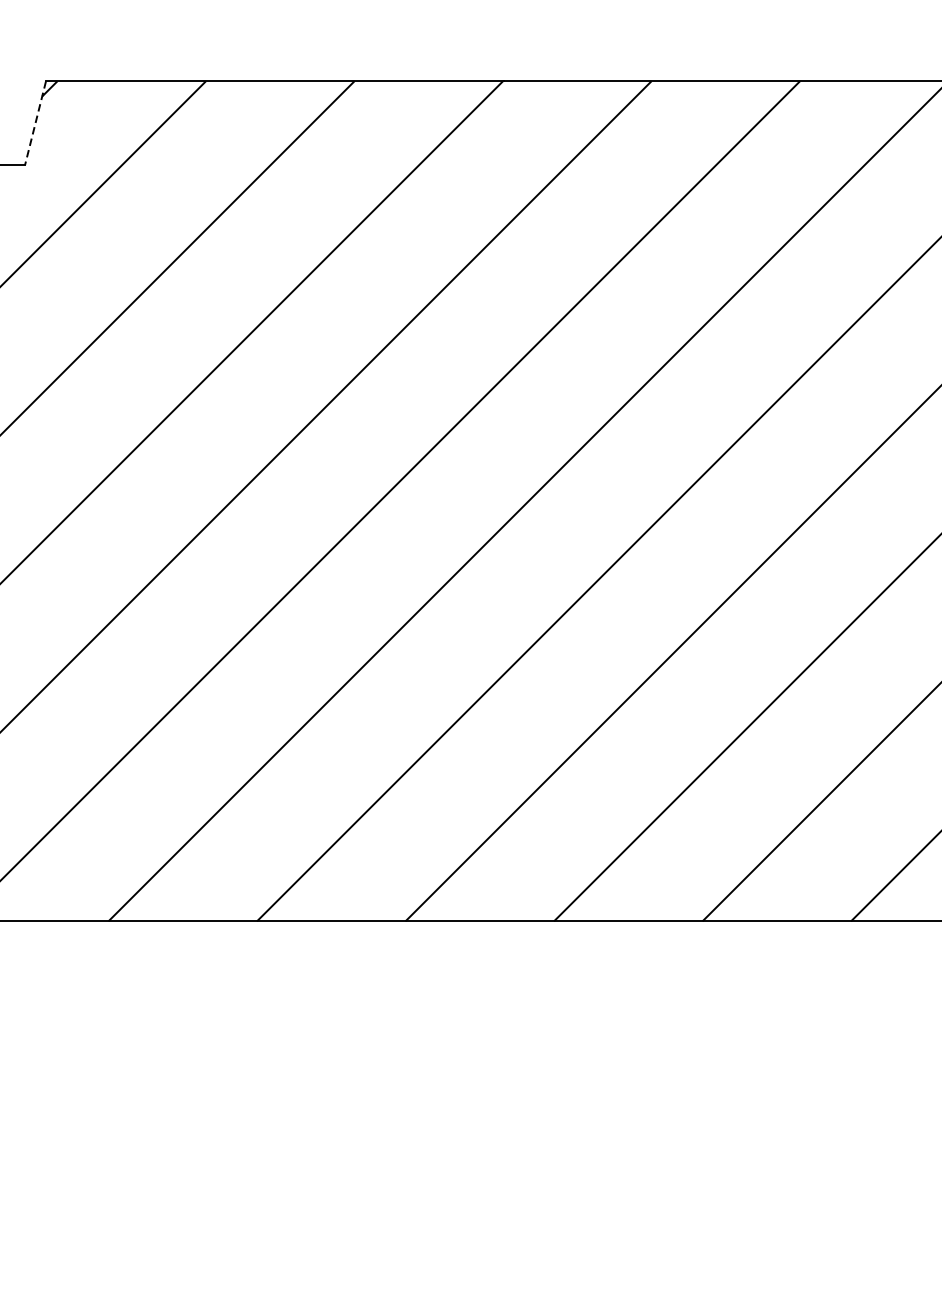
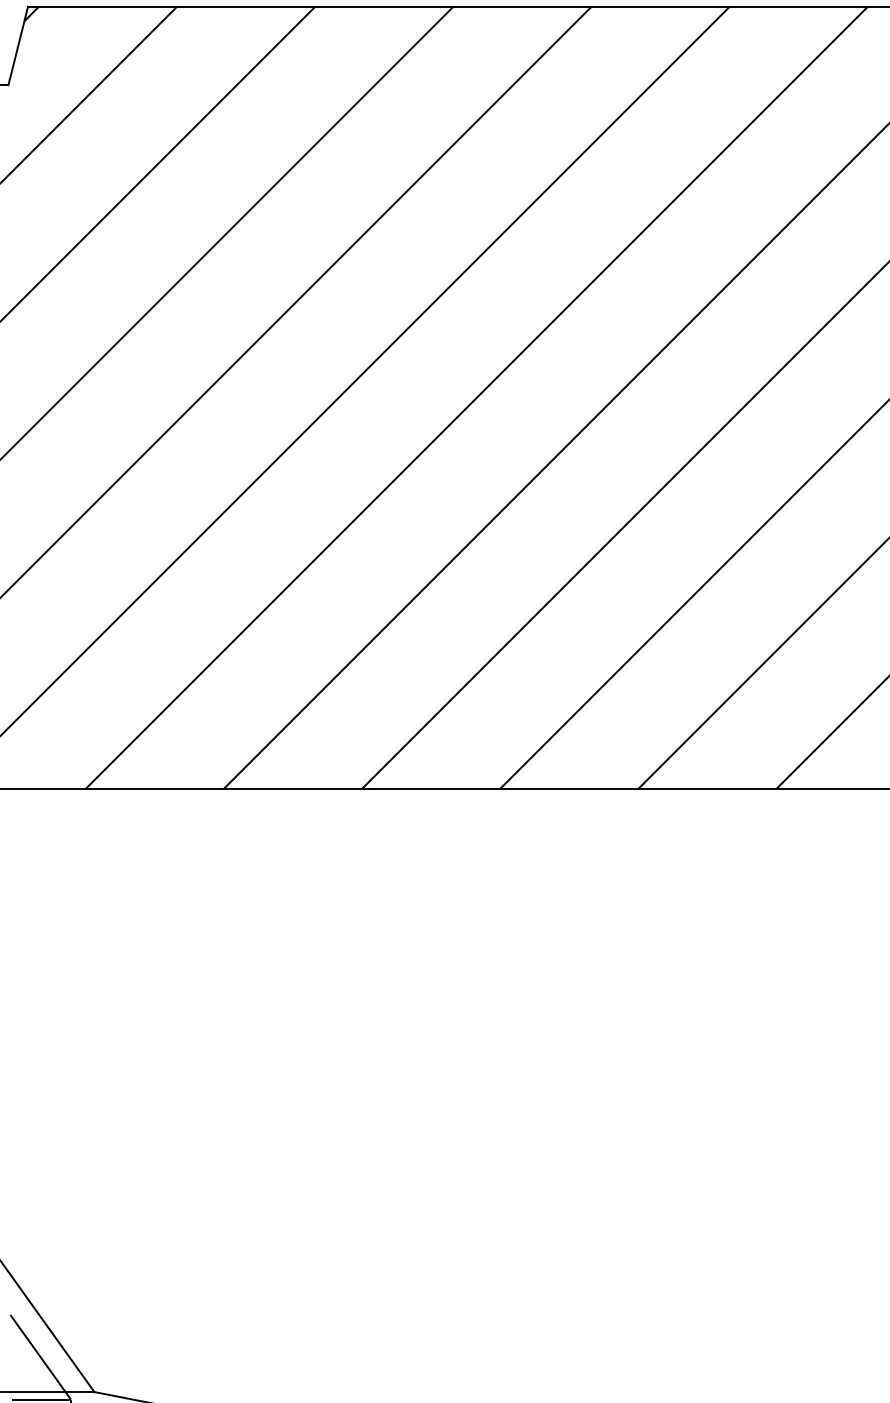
line: (35, 123) -> (18, 46), dashed -> solid

